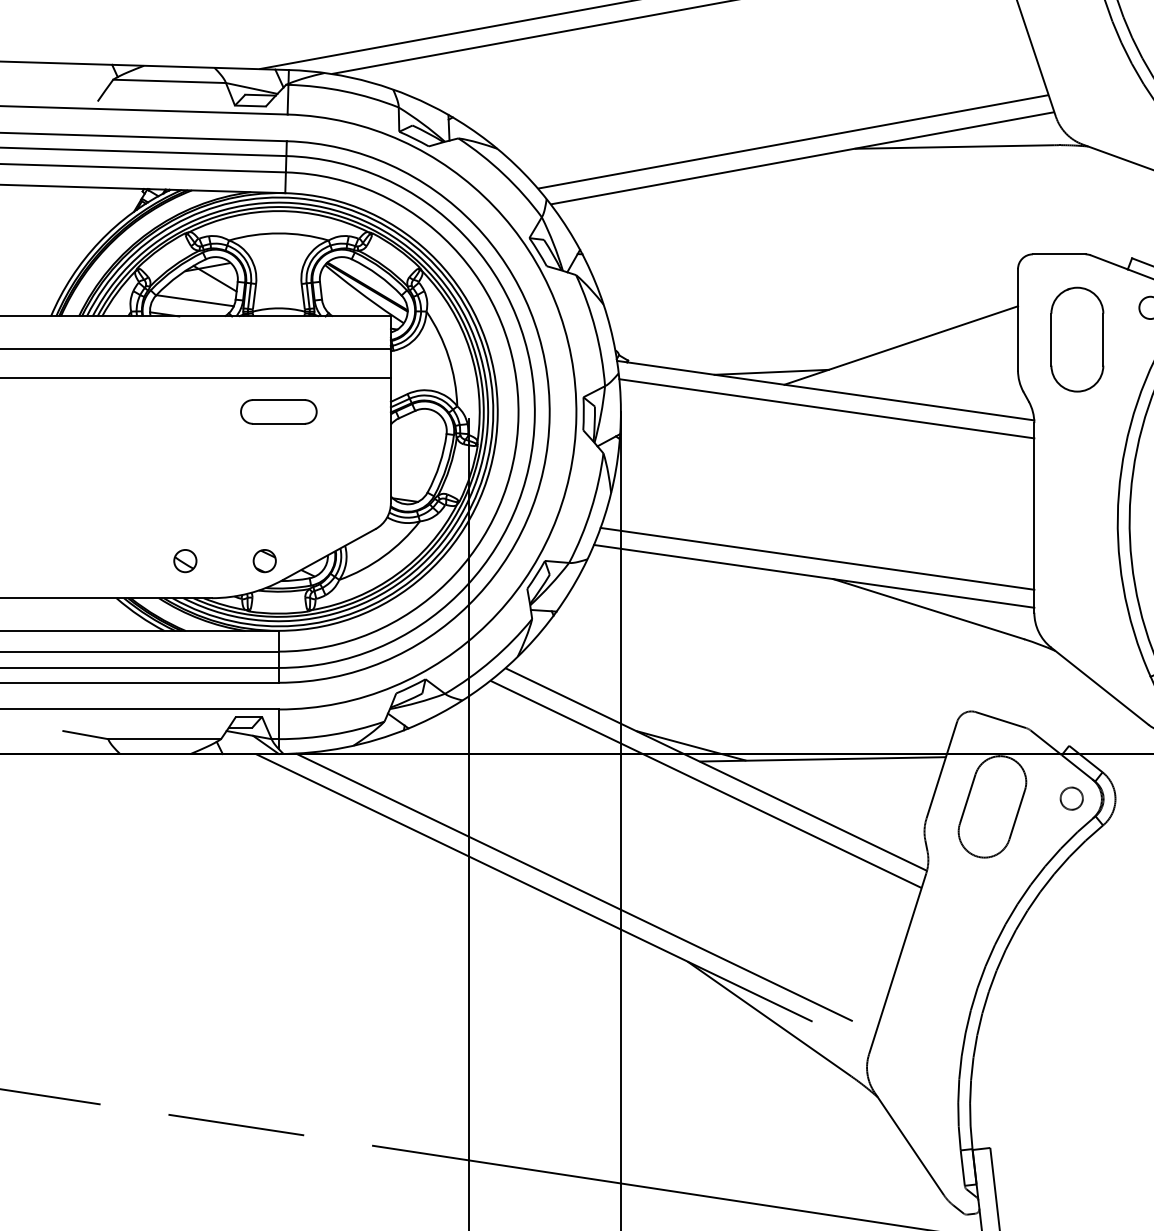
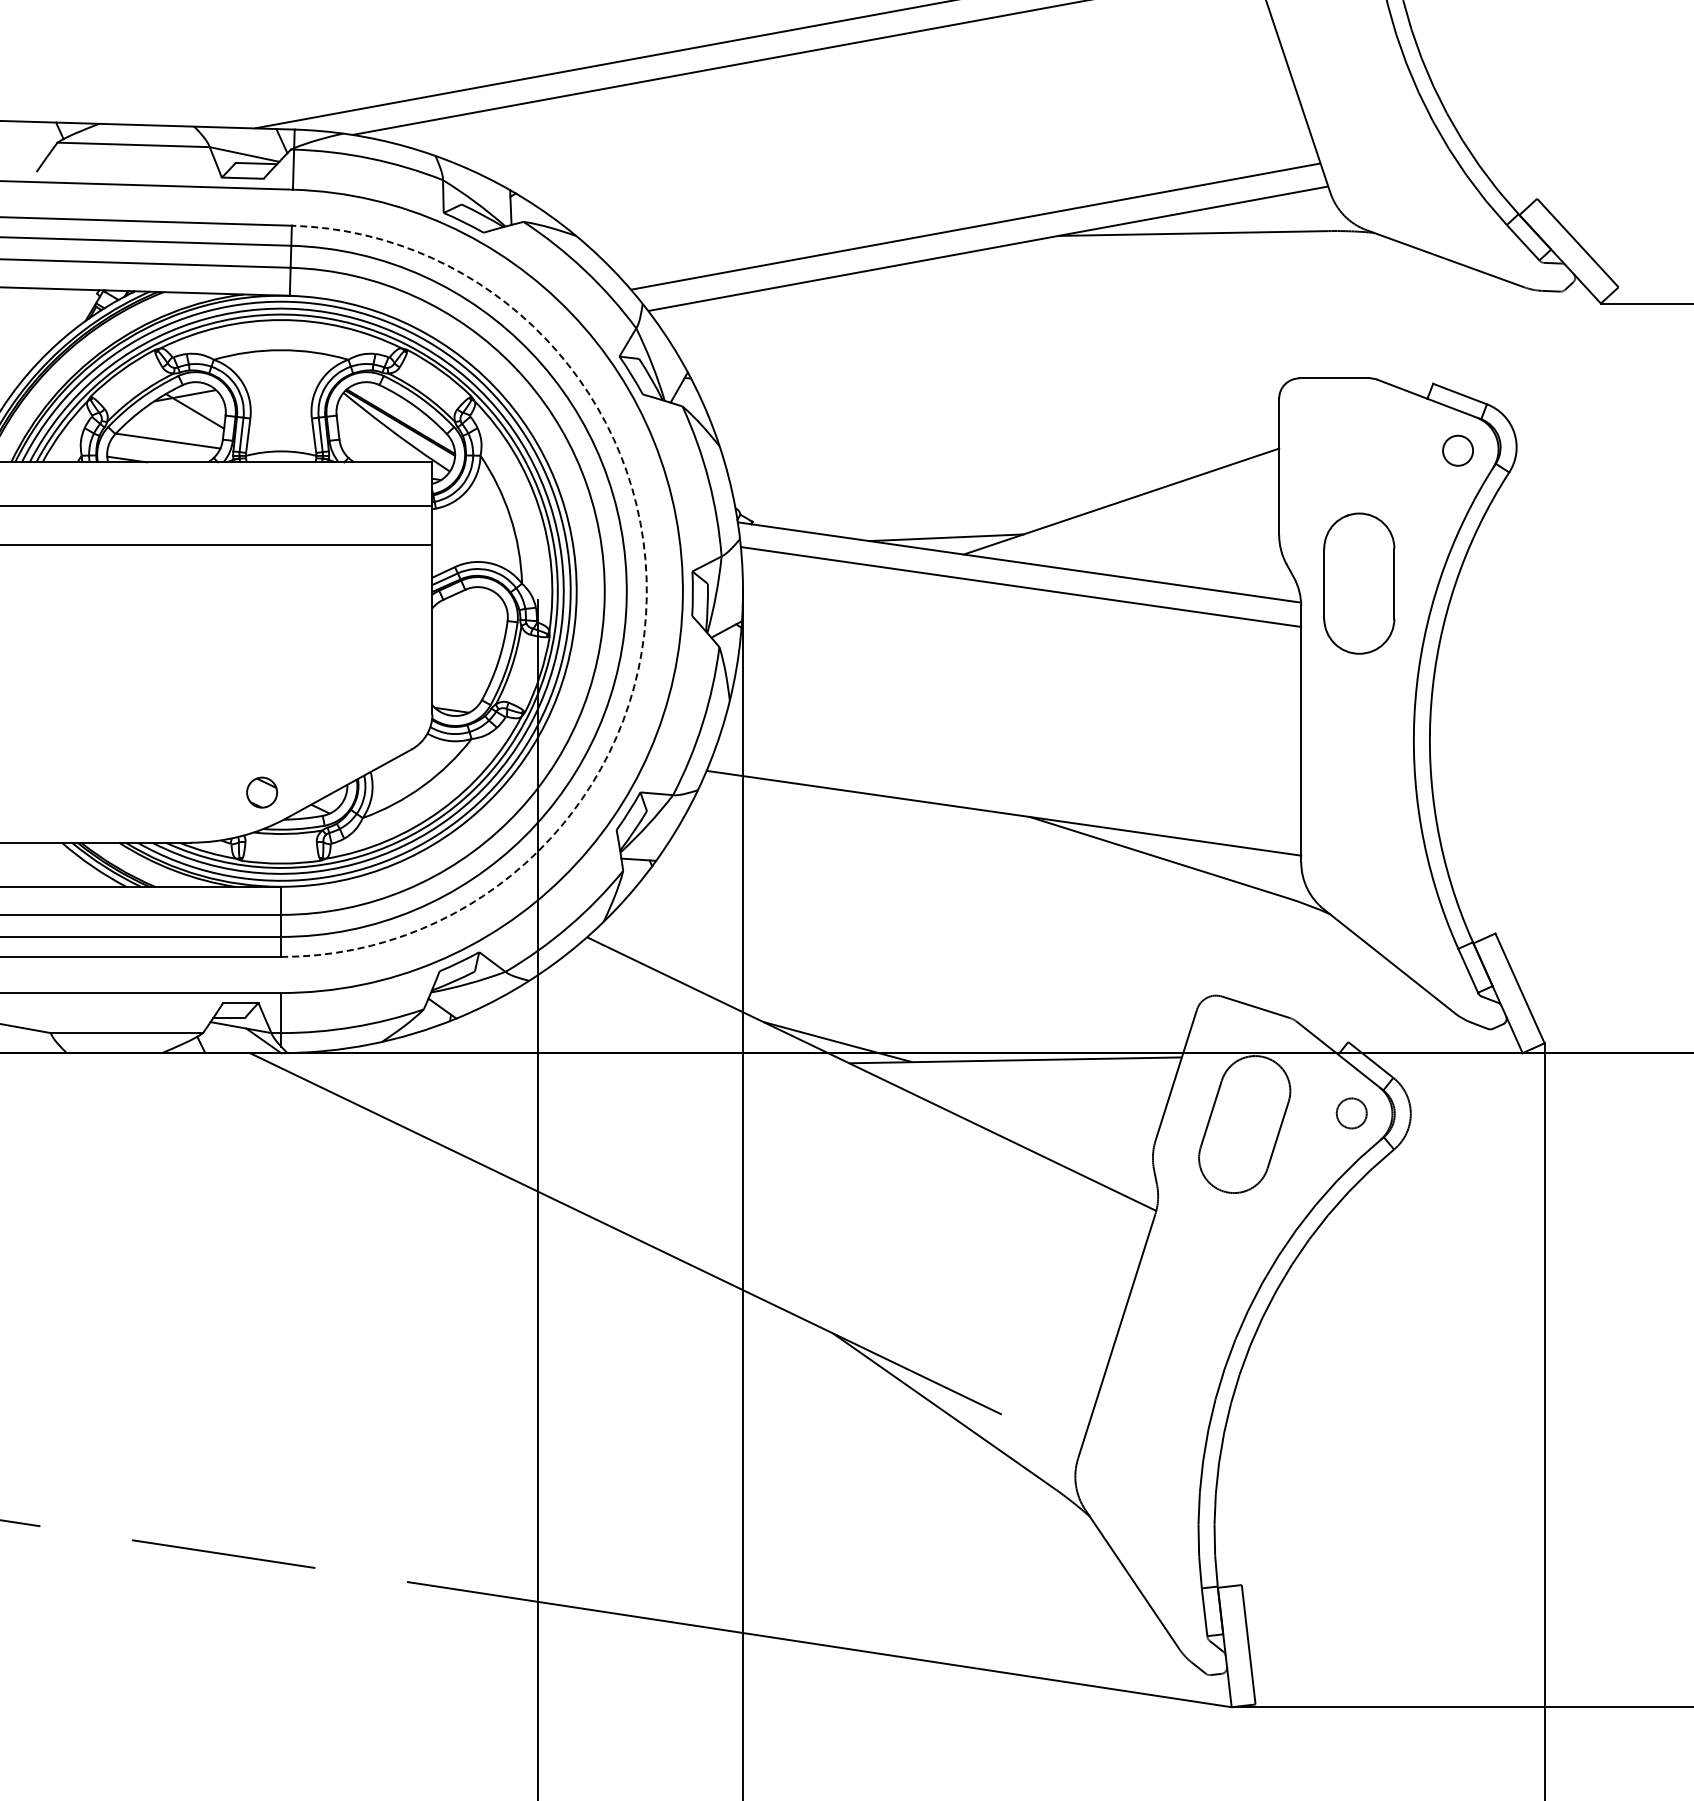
part: (1077, 339) -> (1359, 583), moved
part: (279, 412) -> (281, 591), removed
arc: (549, 415) -> (646, 596), solid -> dashed
line: (817, 558) -> (1008, 789), removed
part: (185, 560) -> (154, 792), removed
line: (705, 784) -> (857, 1094), removed
line: (585, 892) -> (695, 1240), removed

